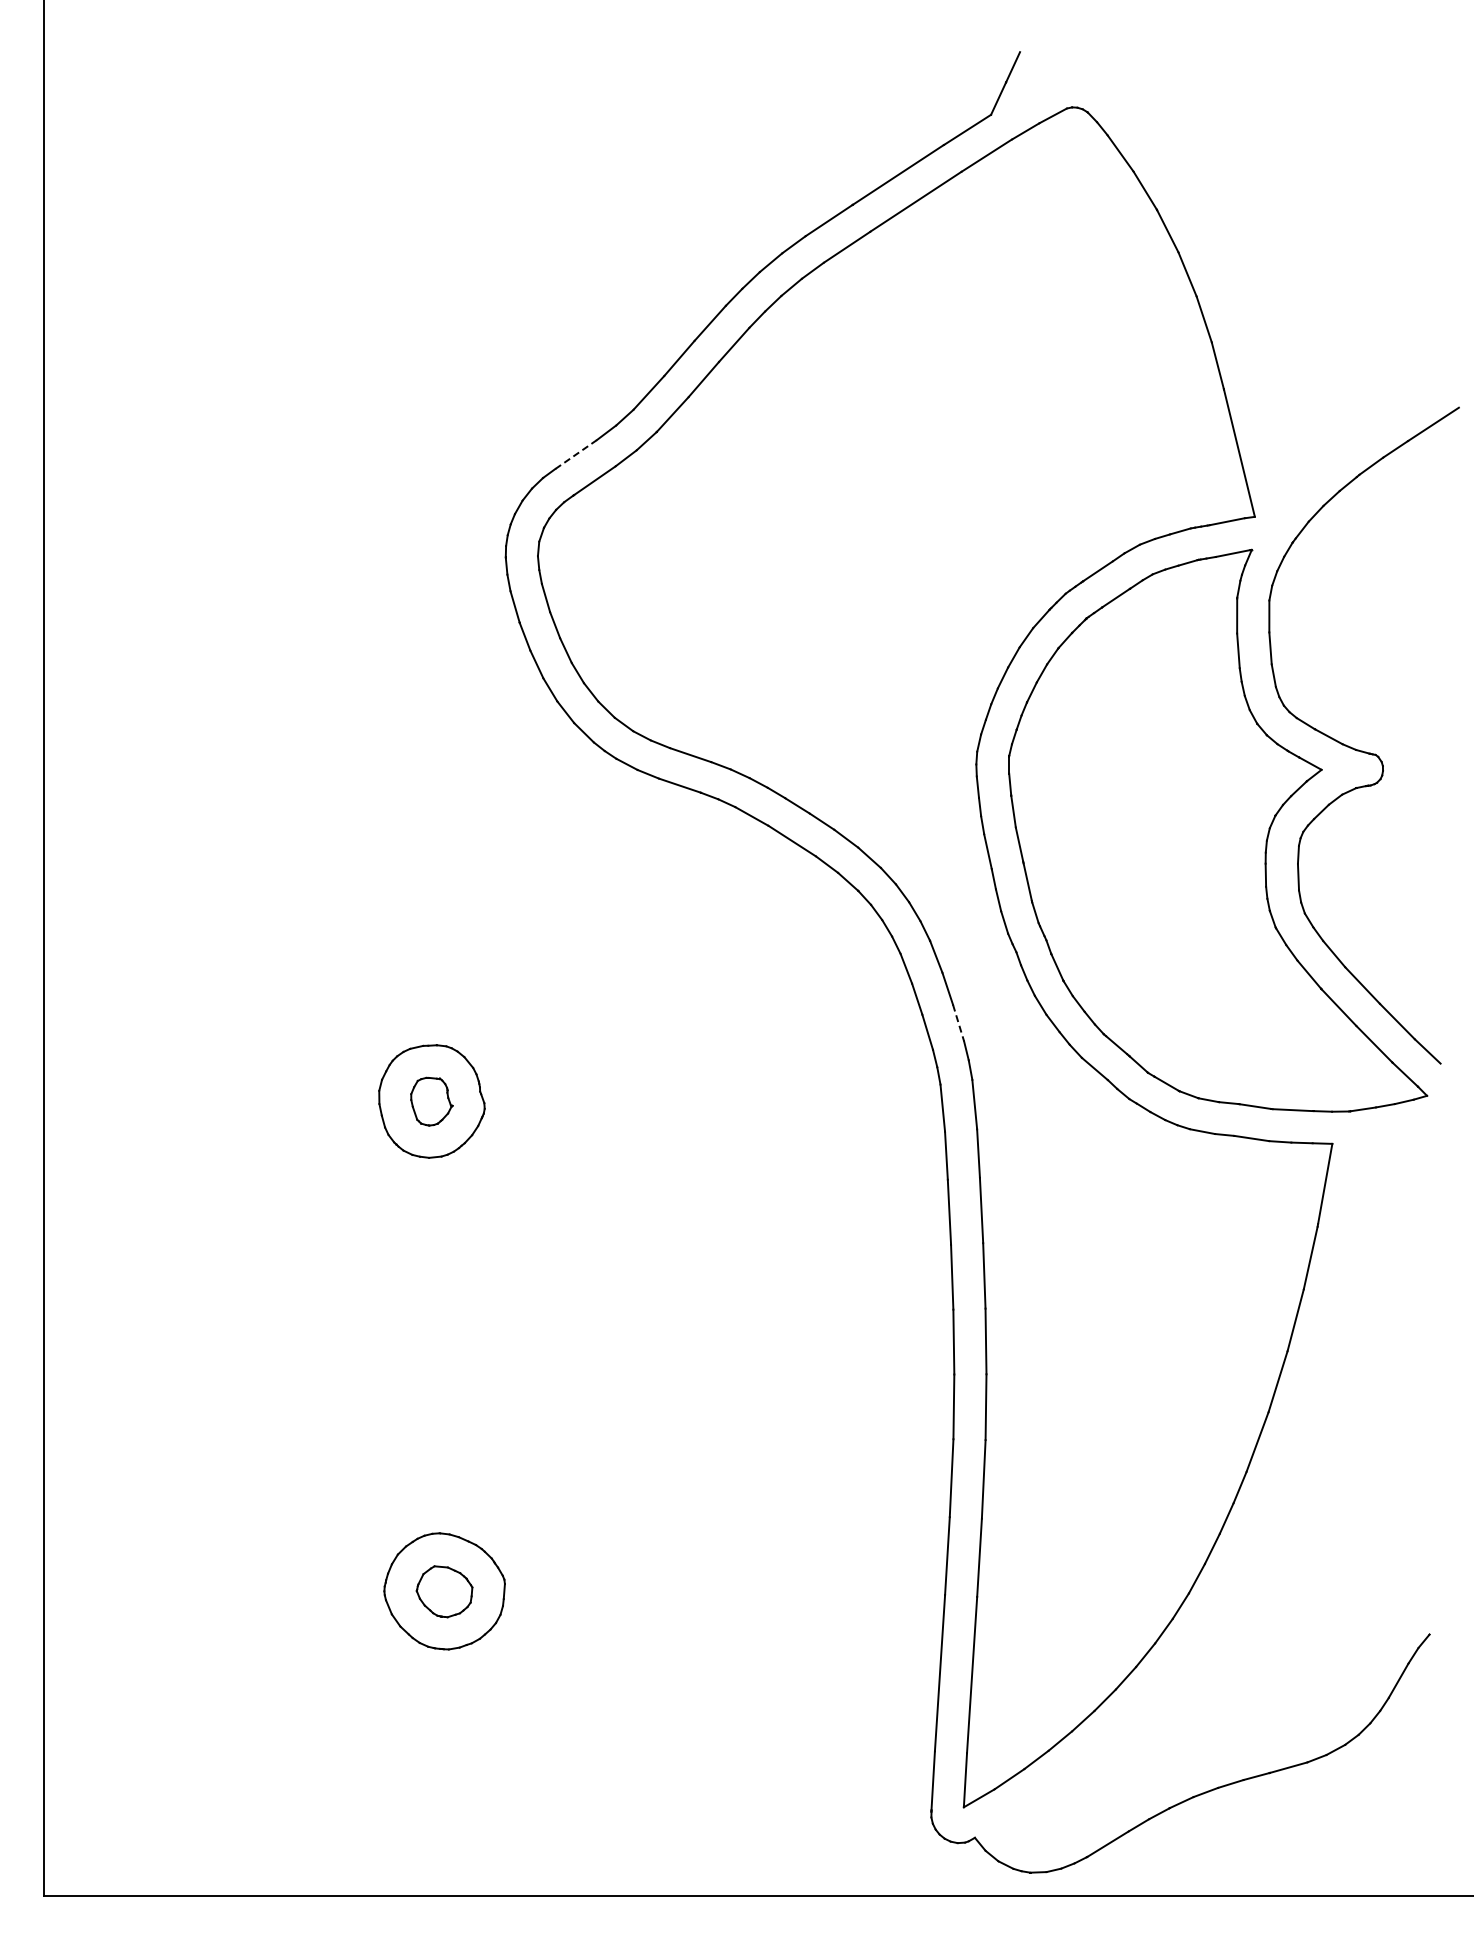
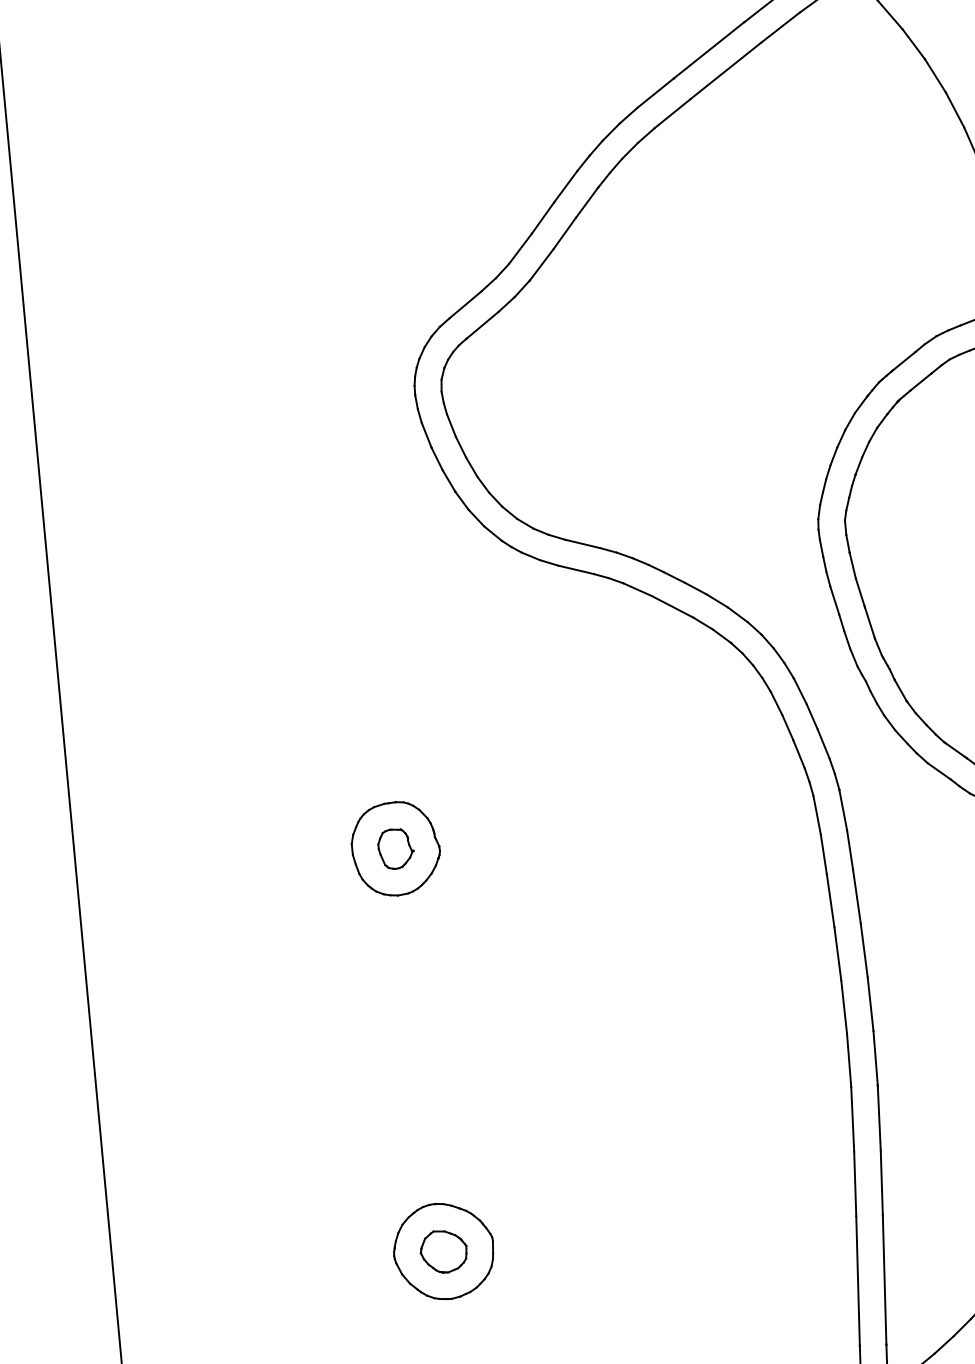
line: (576, 454) -> (465, 305), dashed -> solid
line: (958, 1023) -> (823, 744), dashed -> solid

